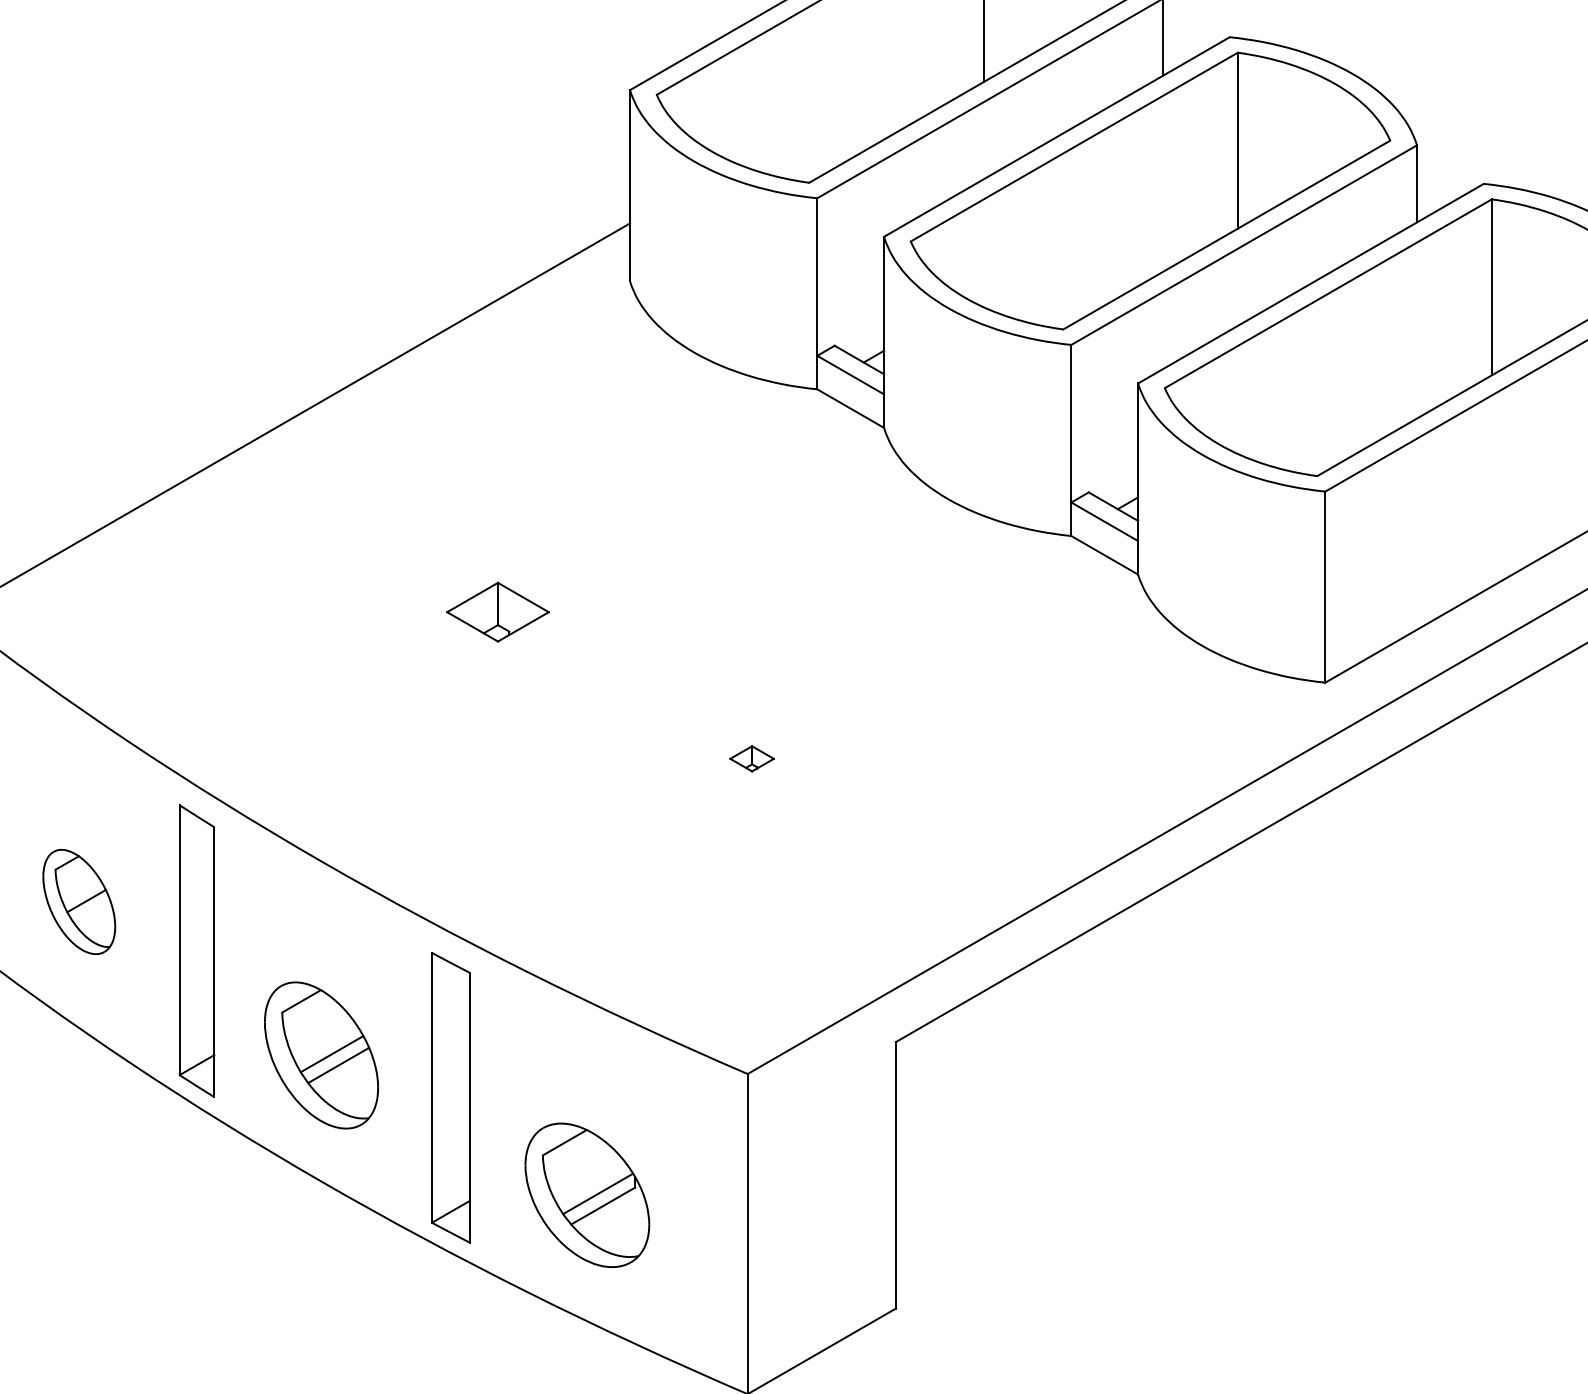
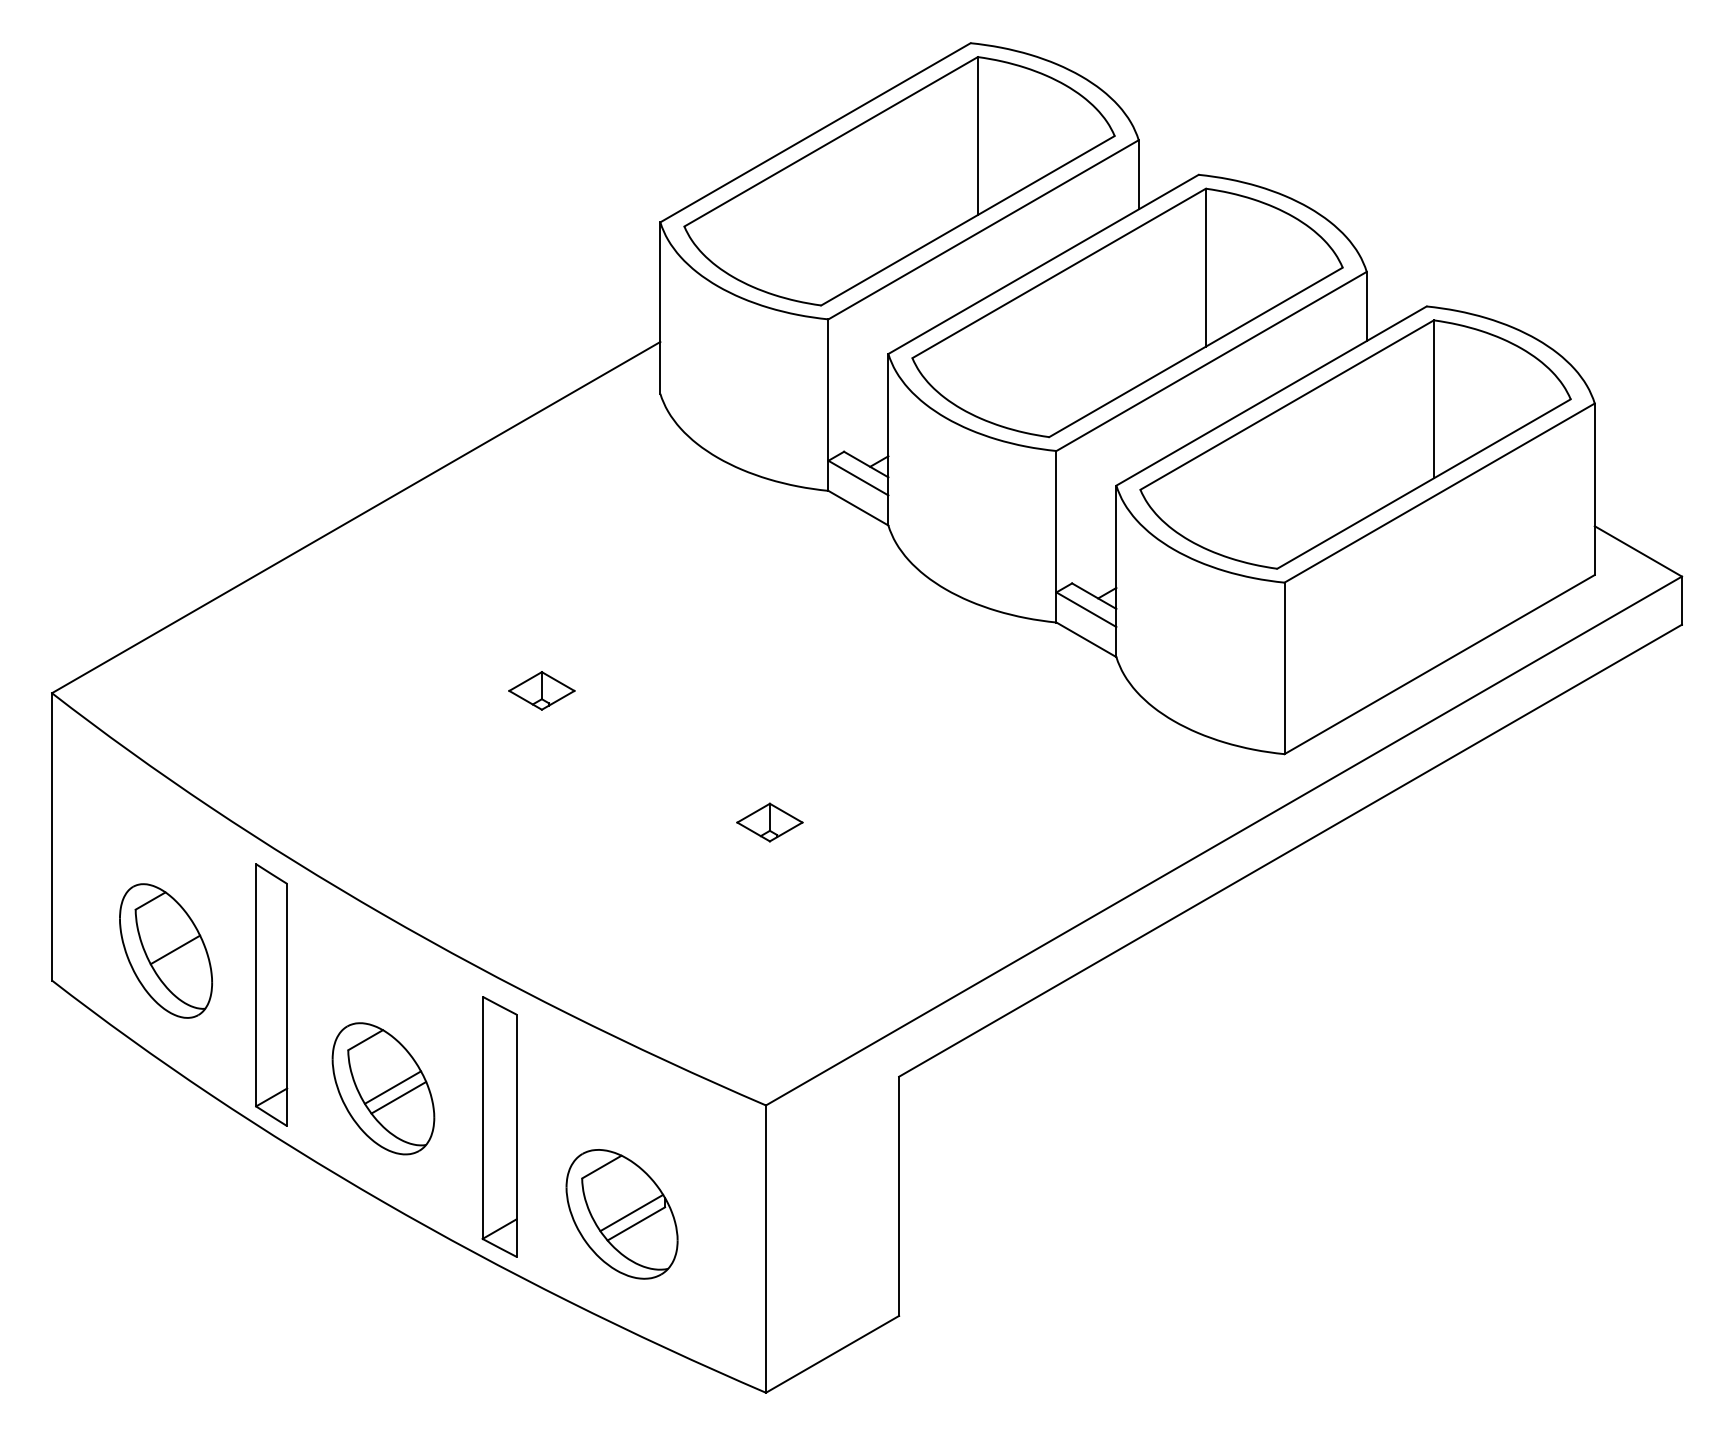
part: (497, 611) -> (541, 690), size x0.71
part: (751, 758) -> (769, 822), size x1.67
part: (78, 901) -> (165, 950), size x1.43

